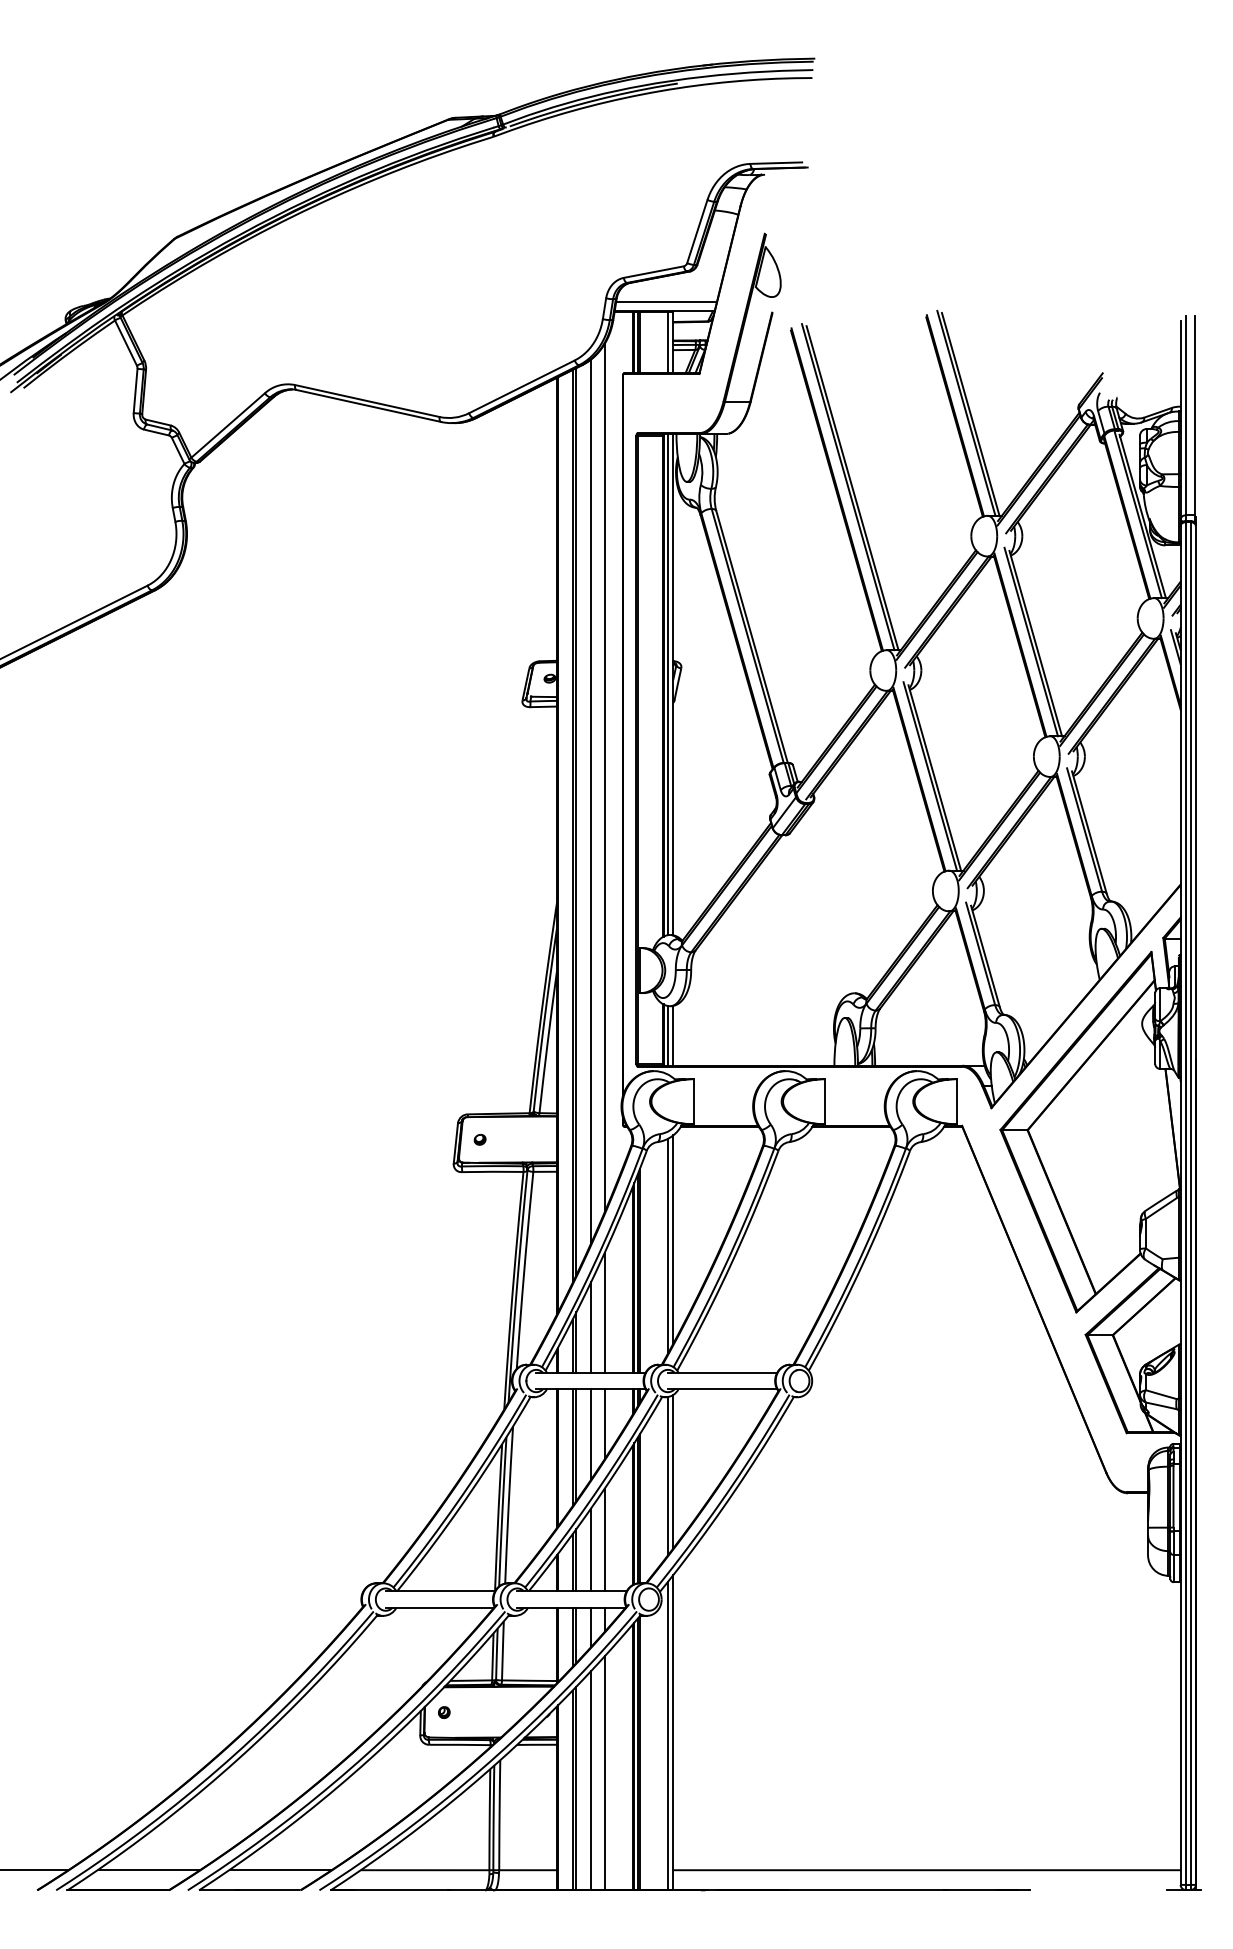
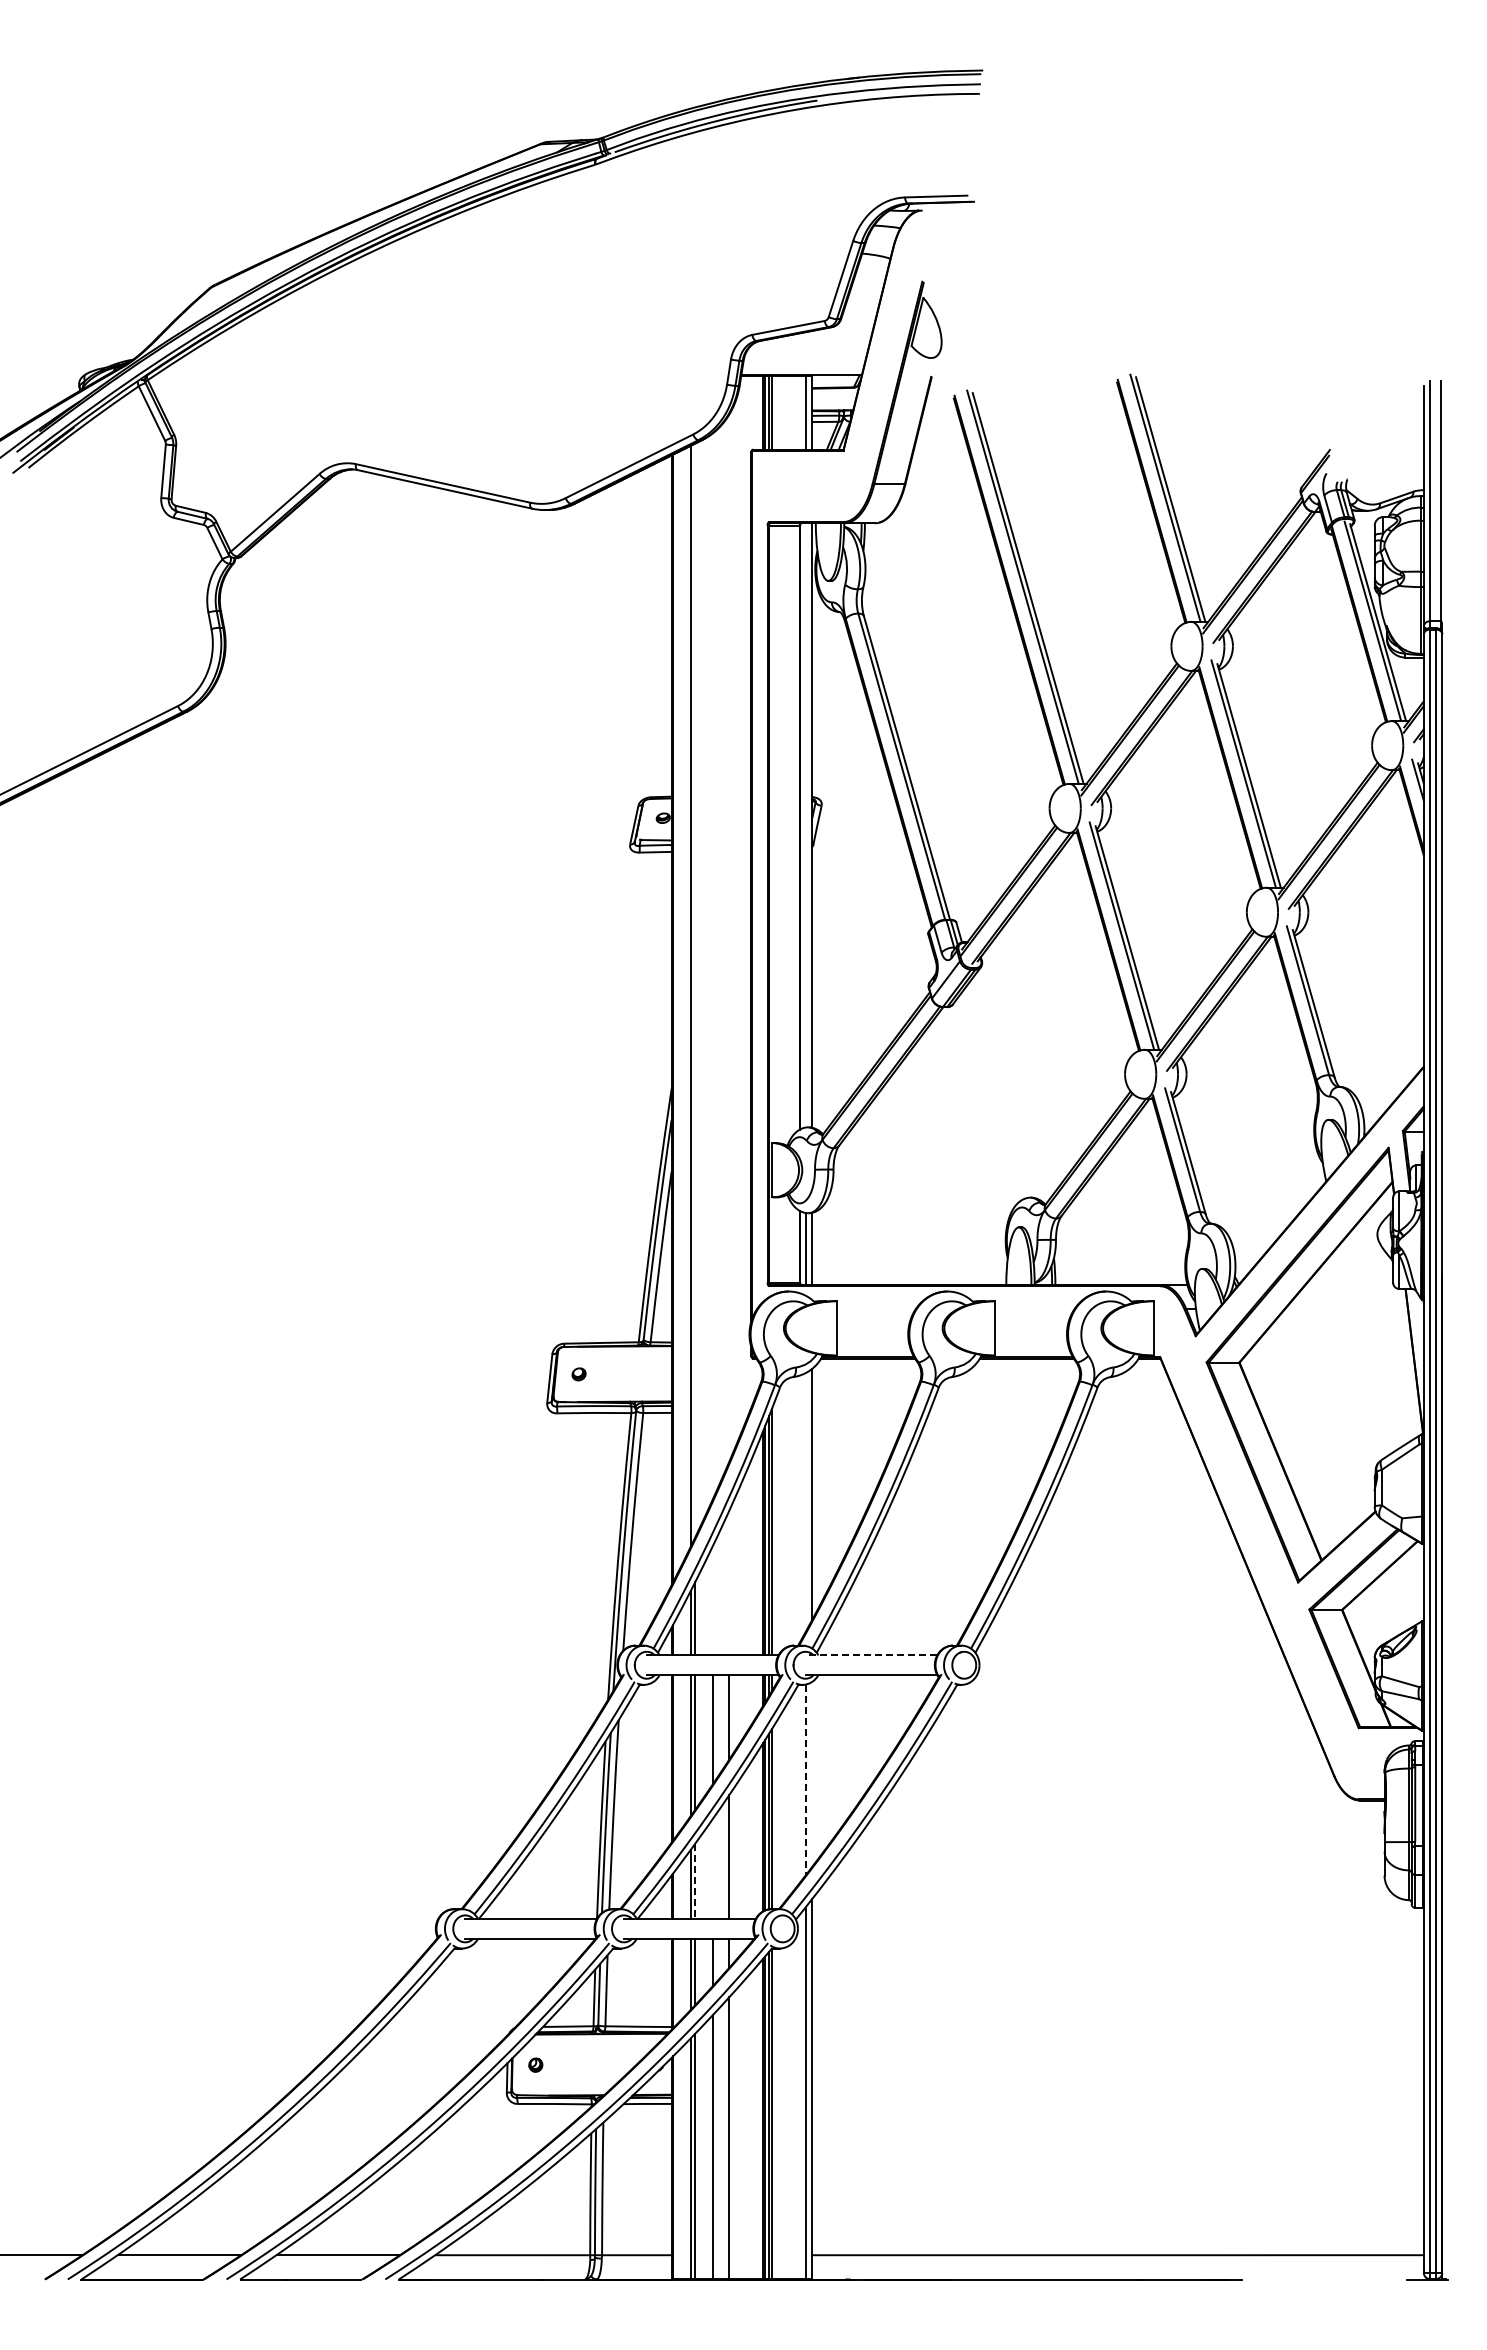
line: (666, 302) -> (803, 364), removed
line: (667, 684) -> (805, 825), removed
line: (604, 777) -> (729, 937), removed
line: (590, 801) -> (712, 966), removed
line: (576, 821) -> (695, 990), removed
line: (667, 1246) -> (805, 1502), removed
line: (604, 1312) -> (729, 1582), removed
line: (590, 1327) -> (712, 1600), removed
line: (722, 1372) -> (871, 1655), solid -> dashed
line: (673, 1471) -> (812, 1774), removed
line: (667, 1476) -> (805, 1780), solid -> dashed
line: (590, 1550) -> (712, 1869), removed
line: (576, 1560) -> (695, 1881), solid -> dashed

